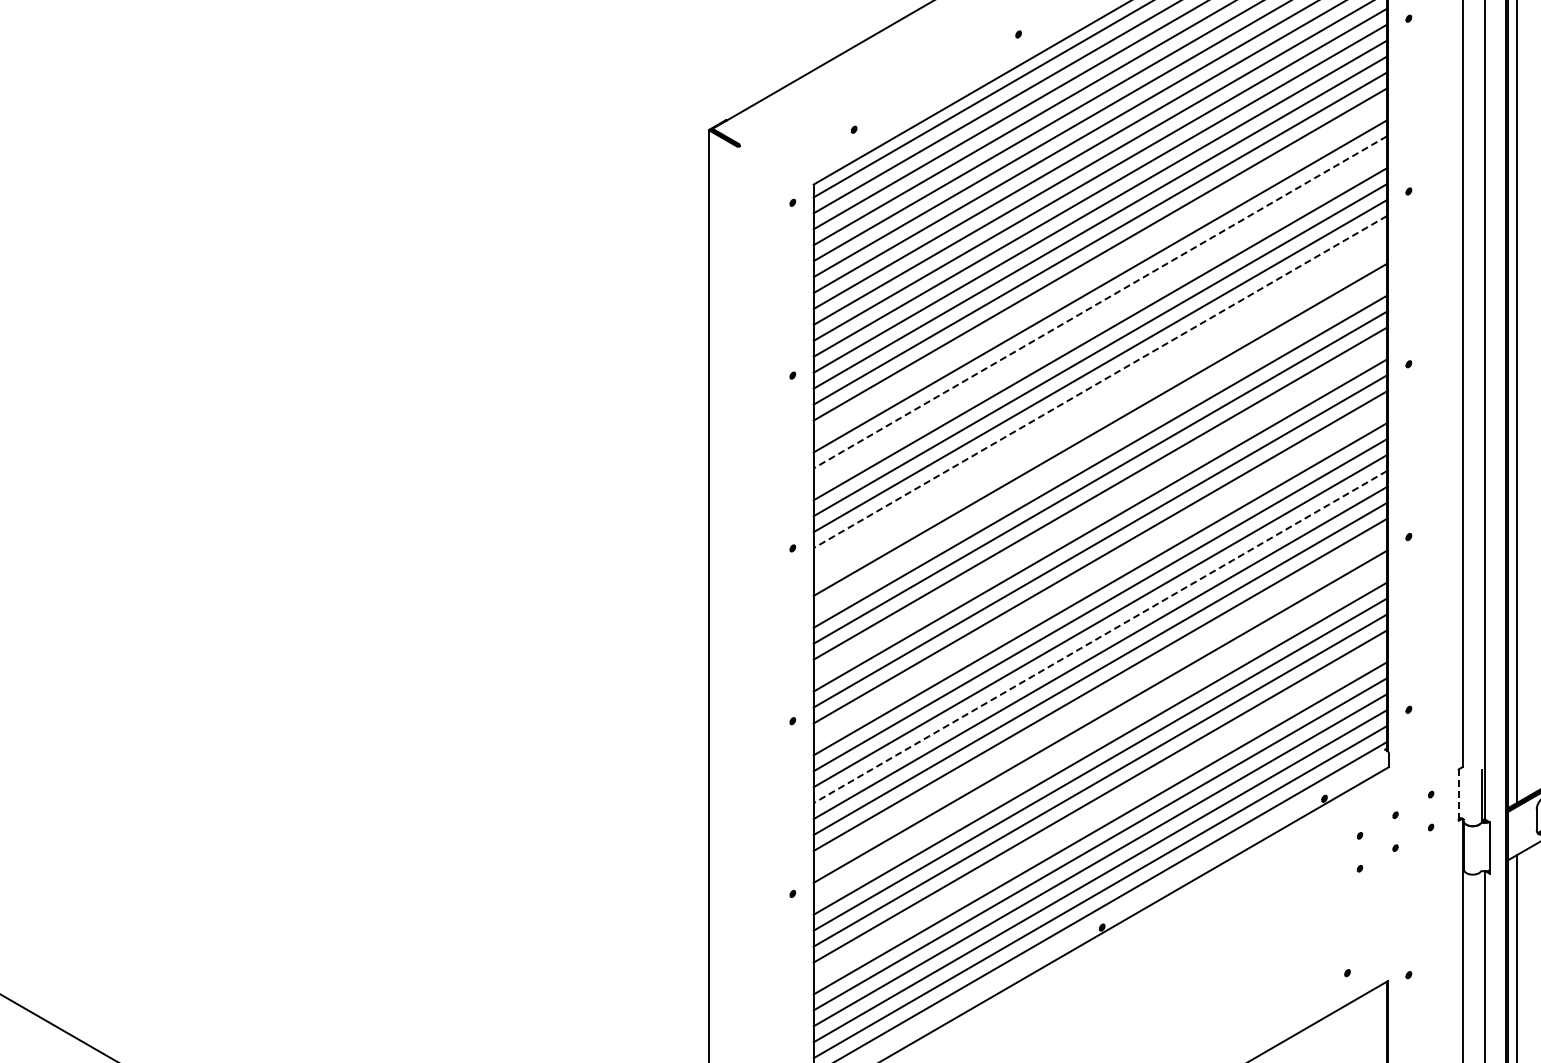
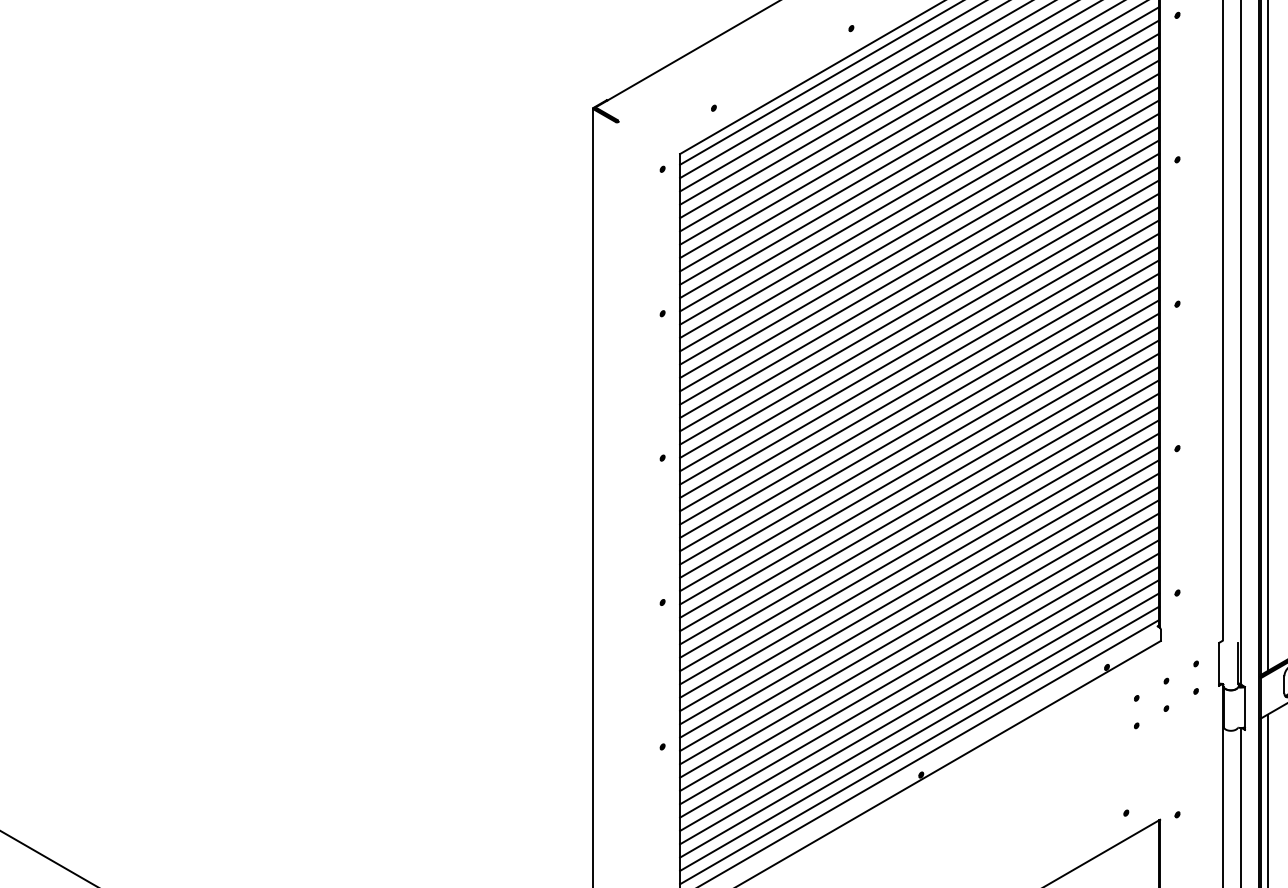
line: (1099, 270) -> (918, 225), added
line: (1099, 302) -> (918, 252), dashed -> solid
line: (1099, 318) -> (918, 265), added
line: (1099, 382) -> (918, 319), dashed -> solid
line: (1099, 397) -> (918, 332), added
line: (1099, 413) -> (918, 345), added
line: (1099, 445) -> (918, 372), added
line: (1099, 509) -> (918, 425), added
line: (1099, 573) -> (918, 479), added
line: (1099, 637) -> (918, 532), dashed -> solid
line: (1099, 700) -> (918, 585), added
line: (1099, 732) -> (918, 611), added
line: (1458, 795) -> (1219, 664), dashed -> solid
line: (1099, 812) -> (918, 678), added

